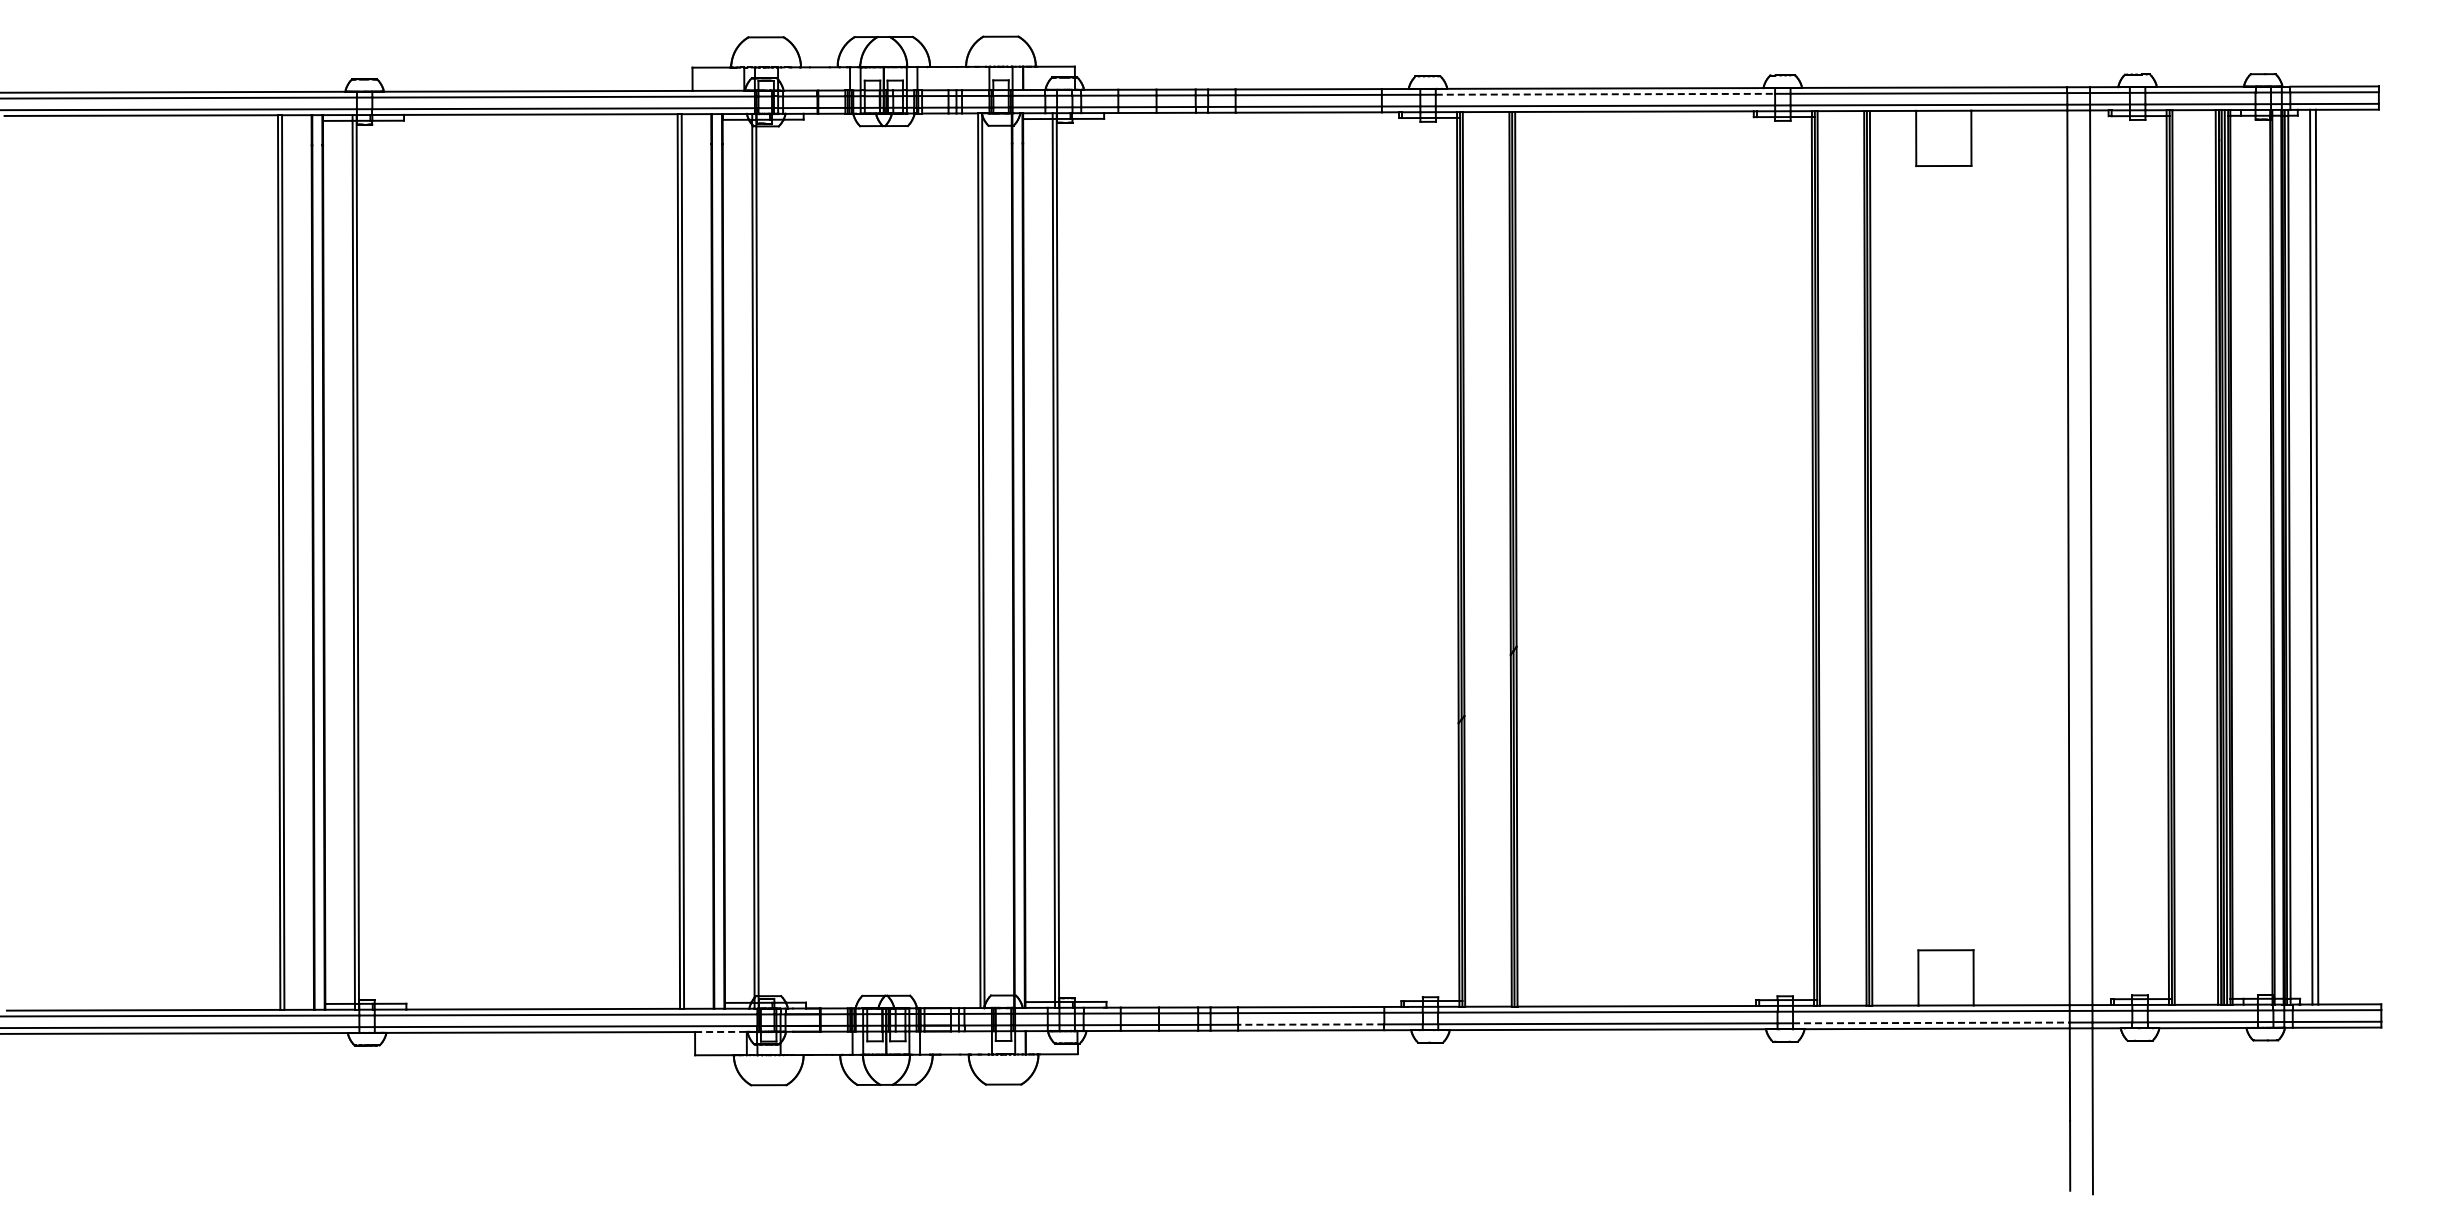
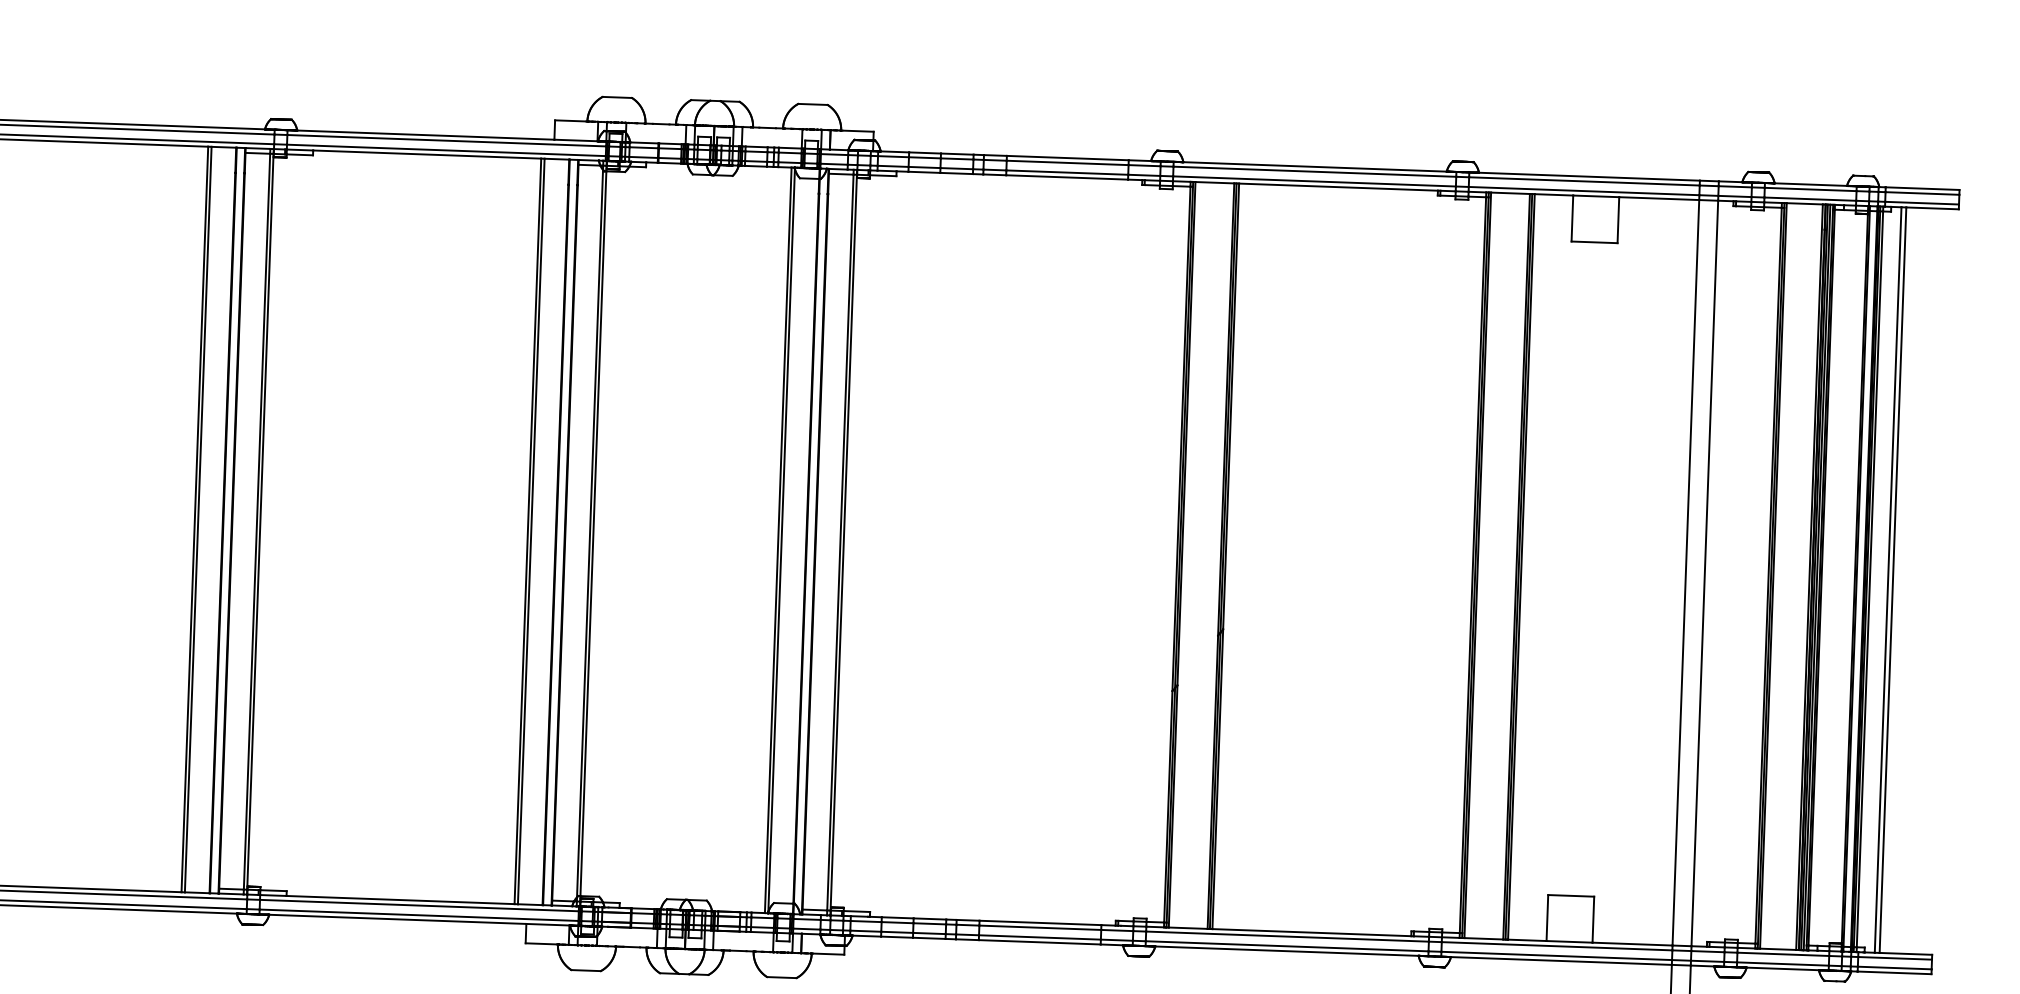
line: (1605, 94) -> (1314, 171), dashed -> solid
line: (1931, 1022) -> (1556, 955), dashed -> solid
line: (1310, 1024) -> (1039, 937), dashed -> solid
line: (720, 1031) -> (547, 924), dashed -> solid

